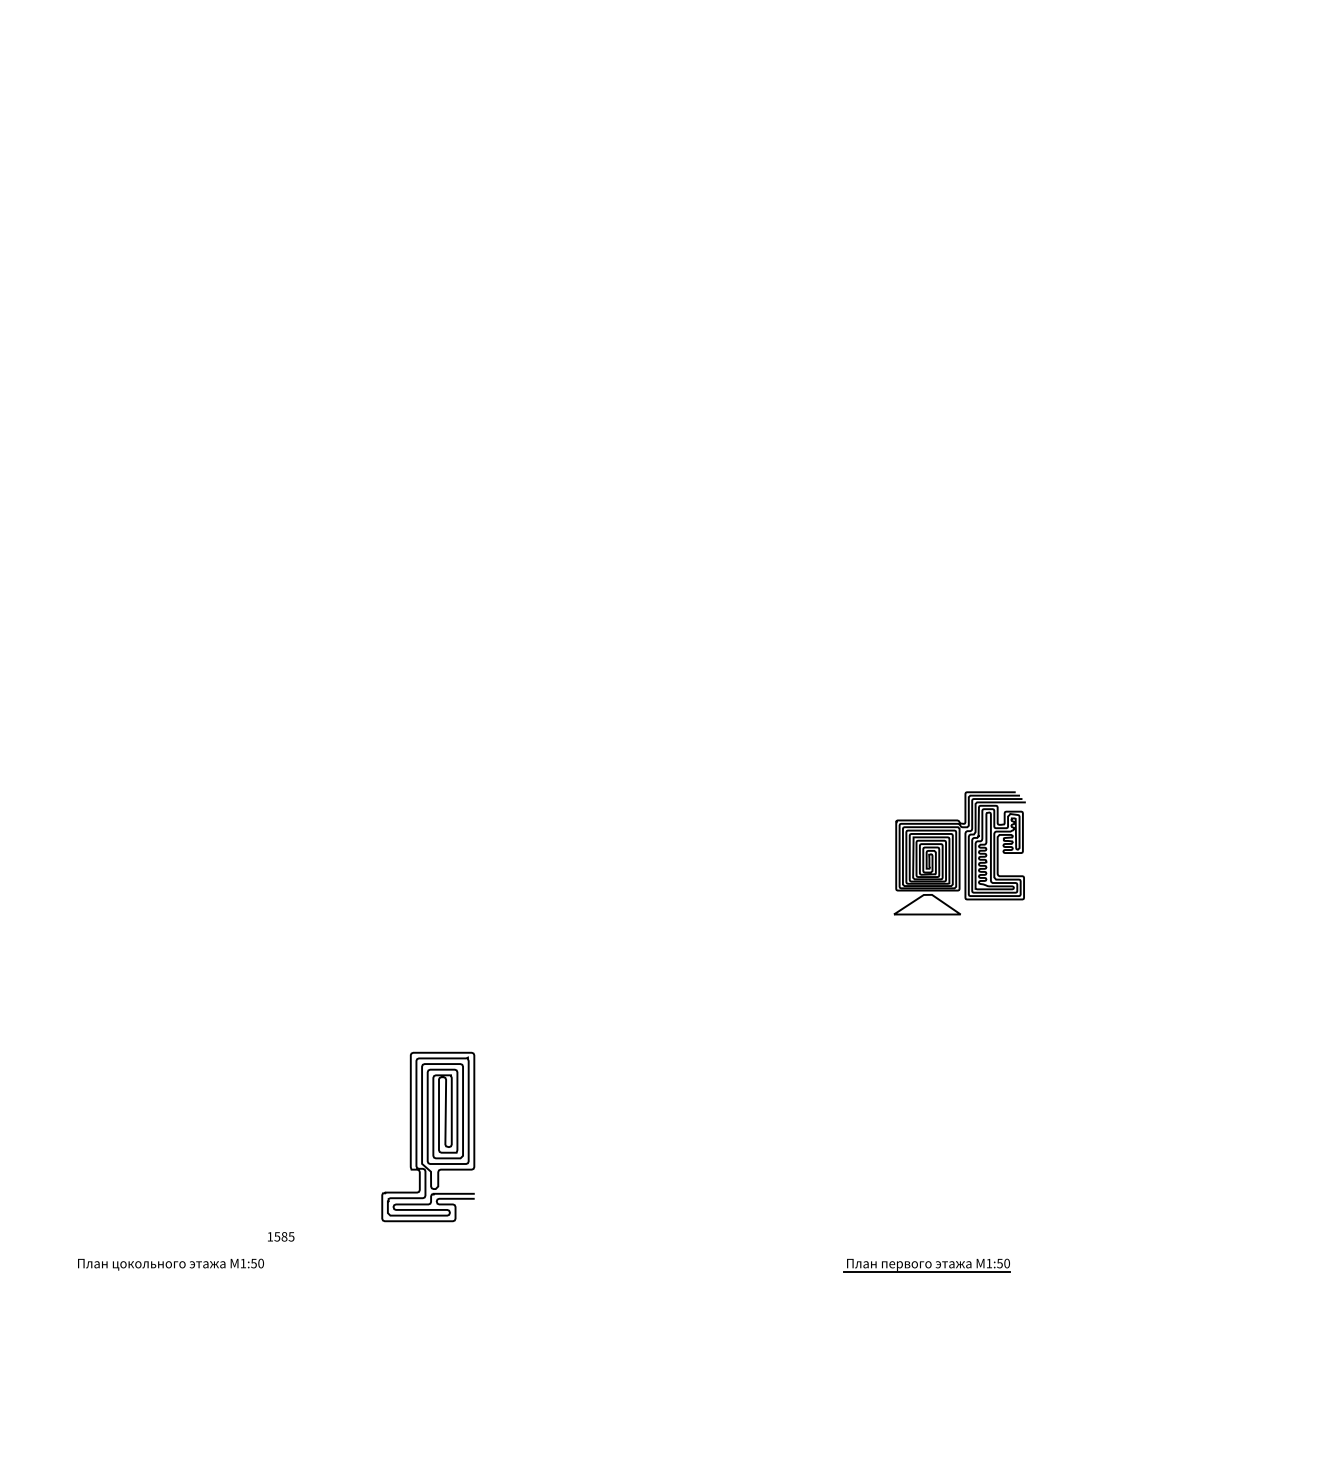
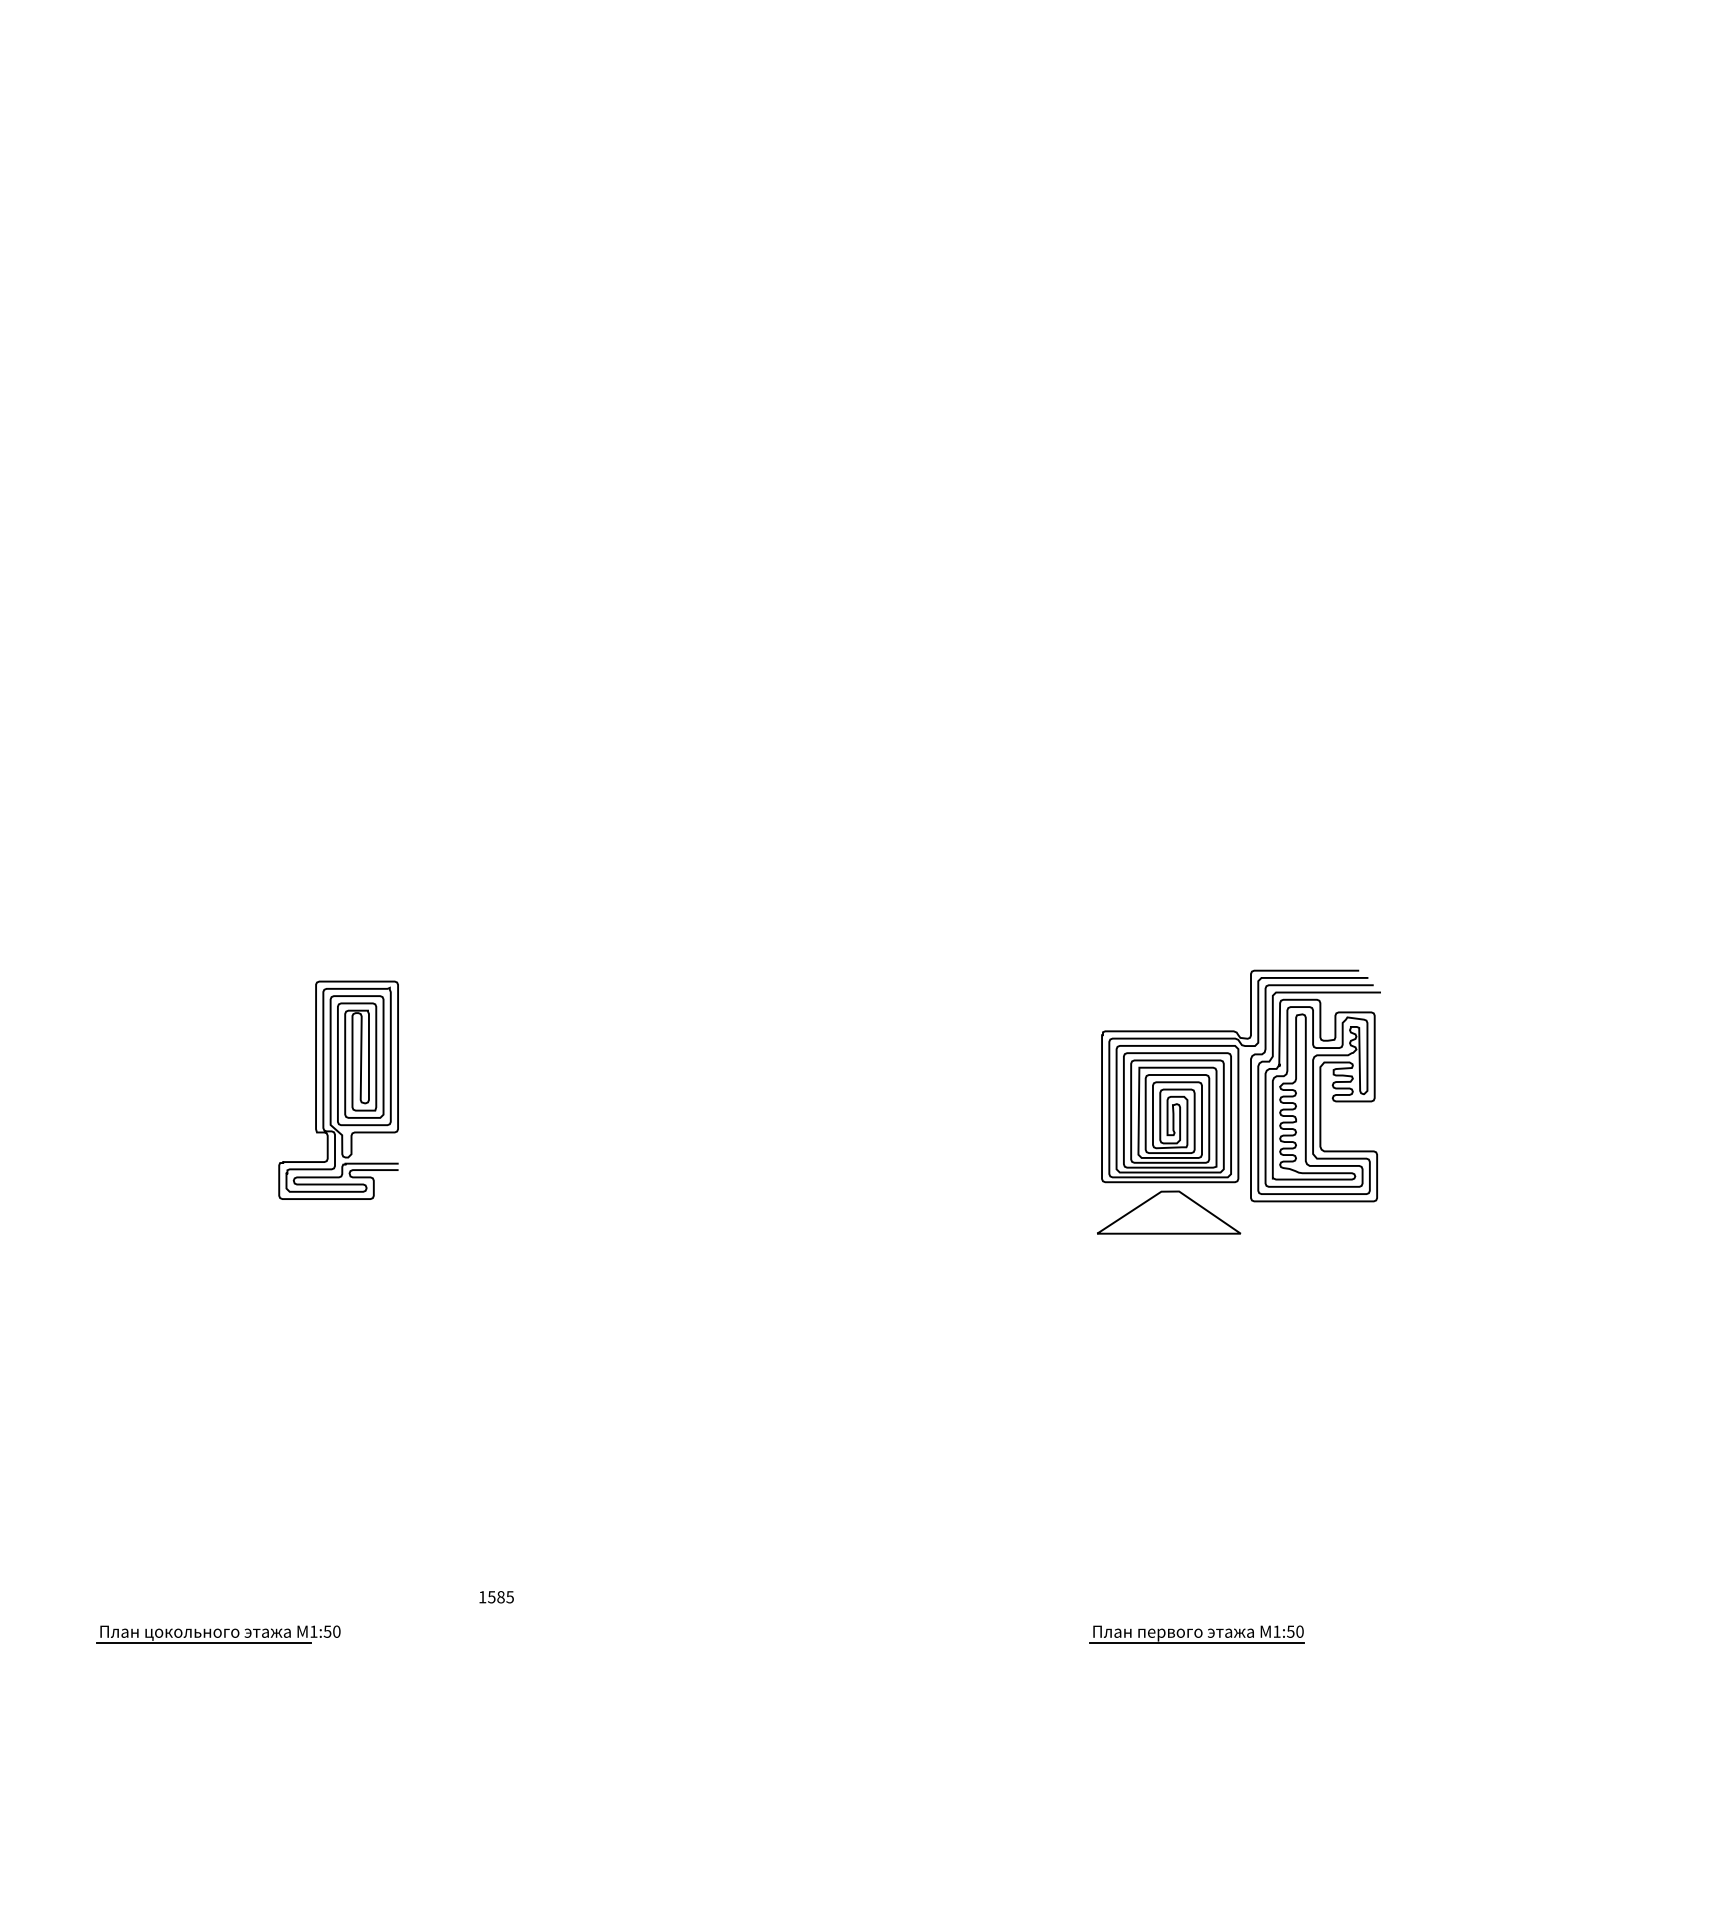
part: (959, 852) -> (1238, 1101), size x1.67
curve: (428, 1136) -> (338, 1089), moved
text: (281, 1237) -> (496, 1597), moved
line: (158, 1272) -> (204, 1643), added

